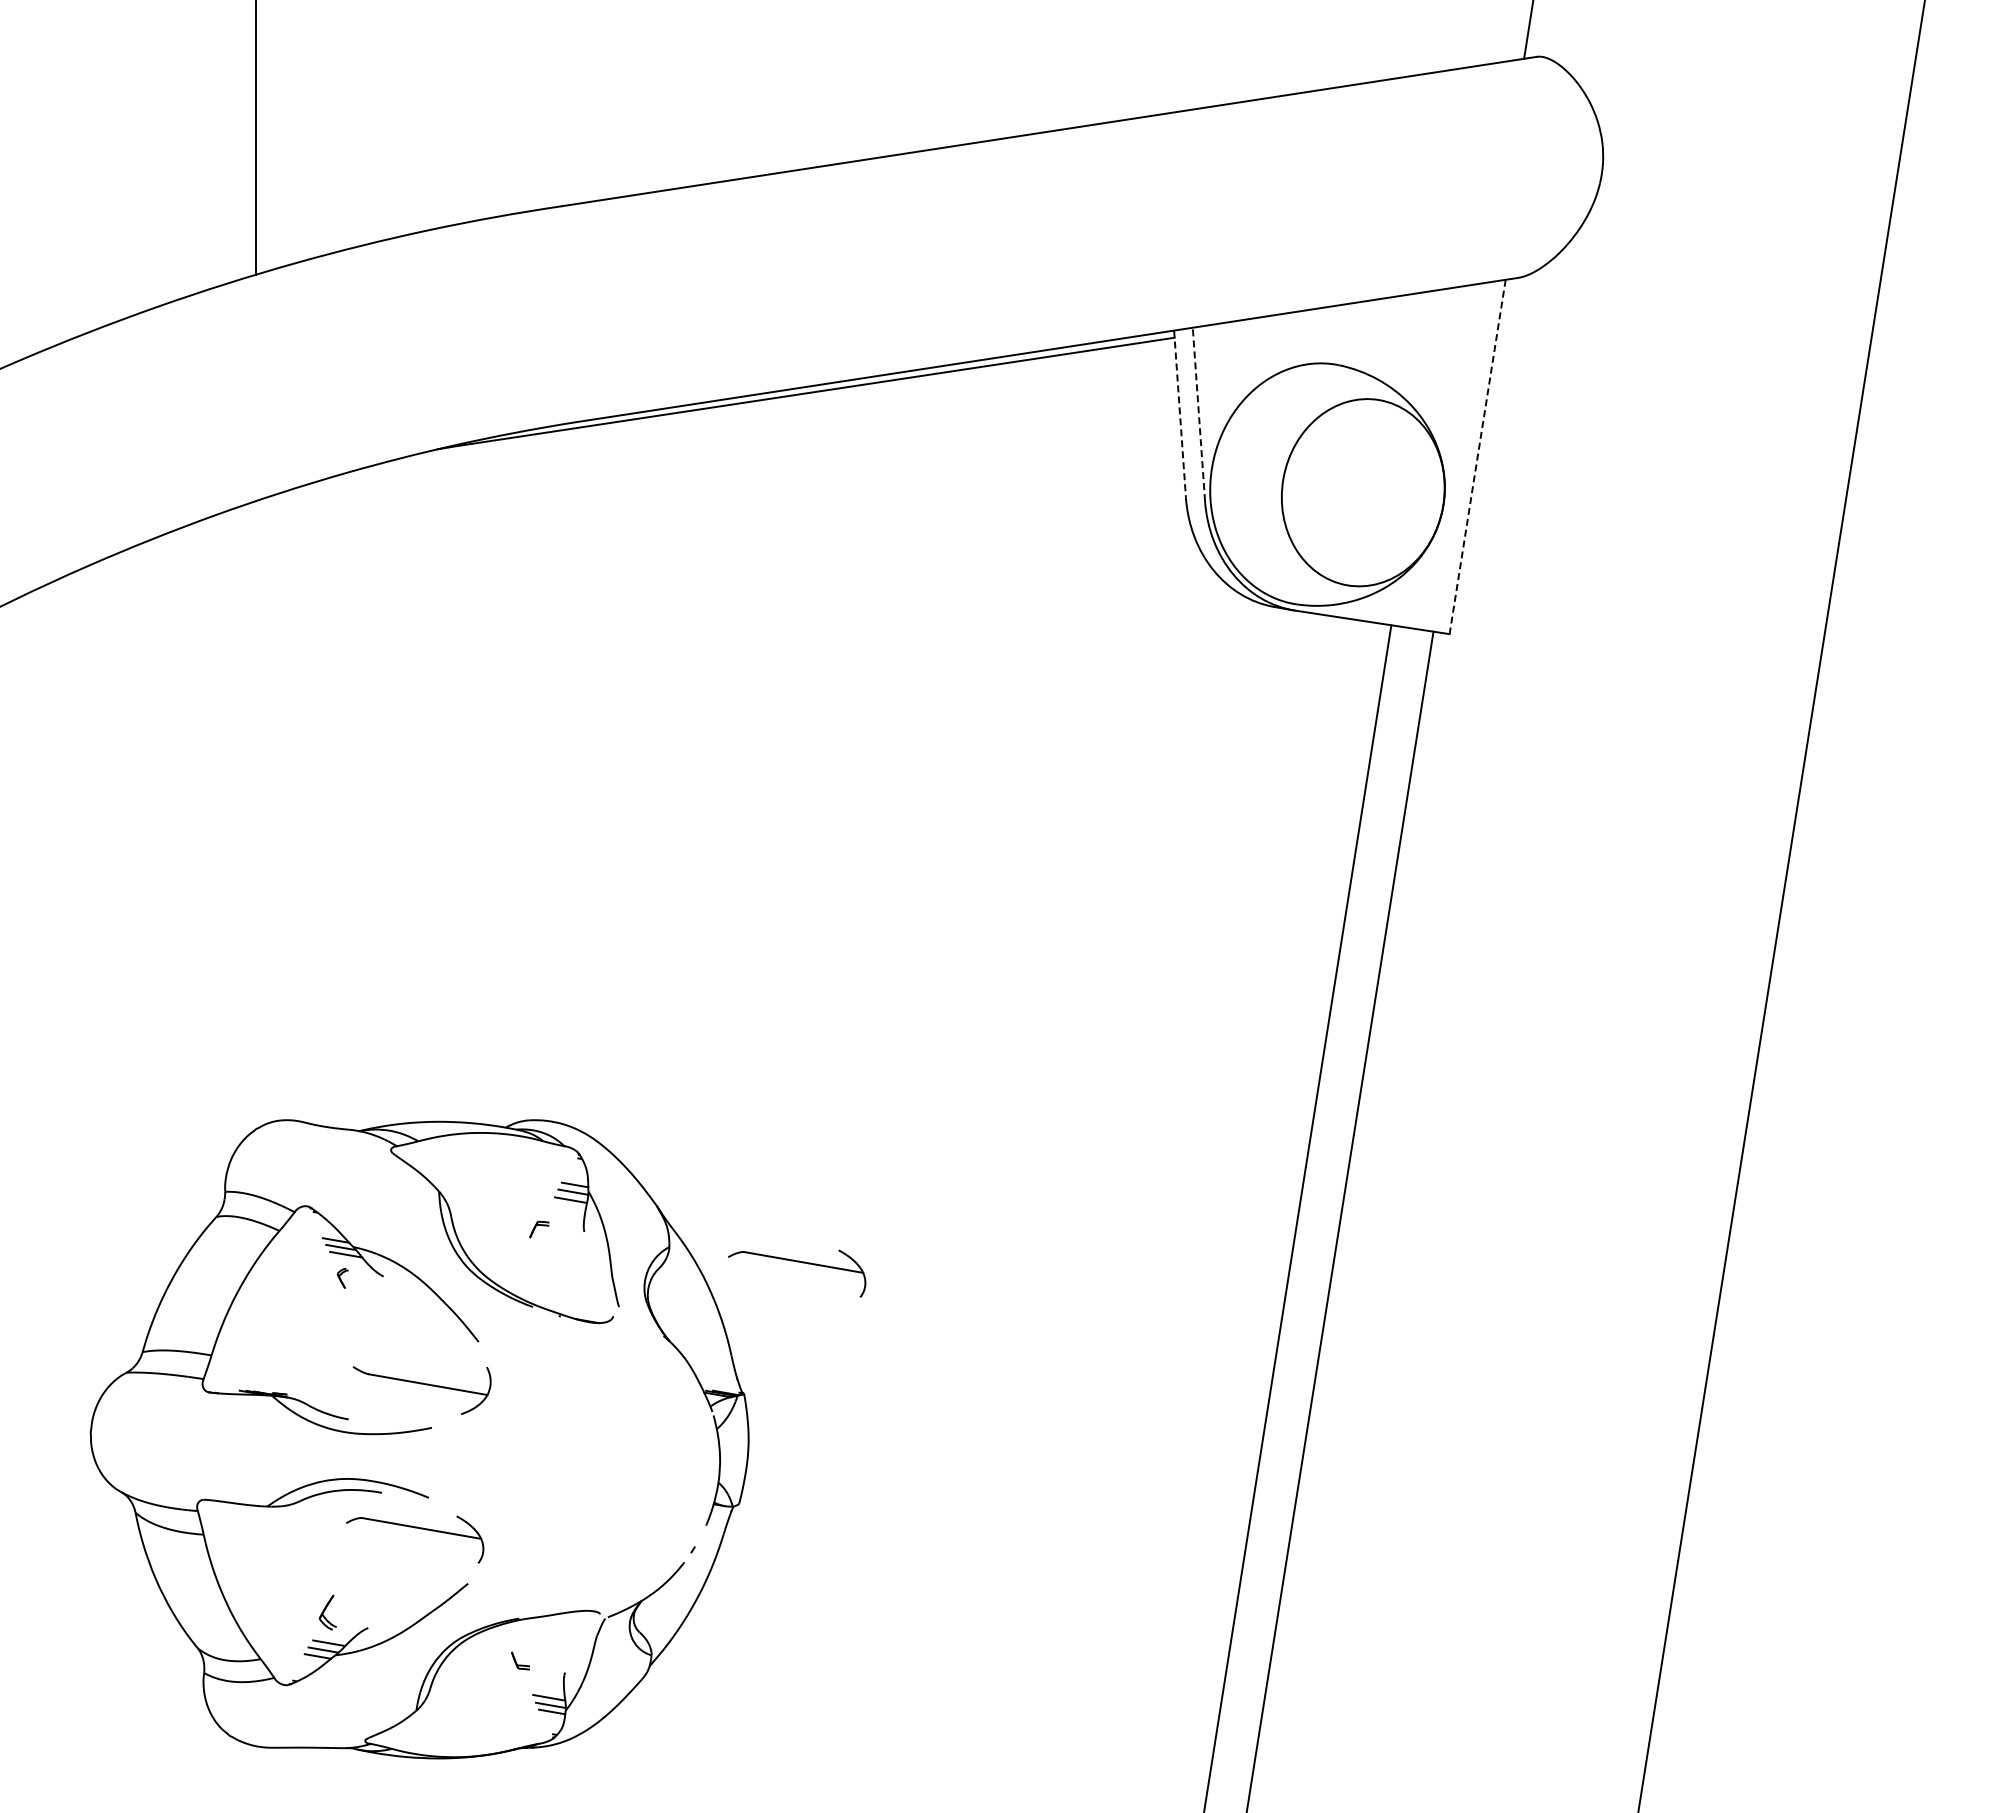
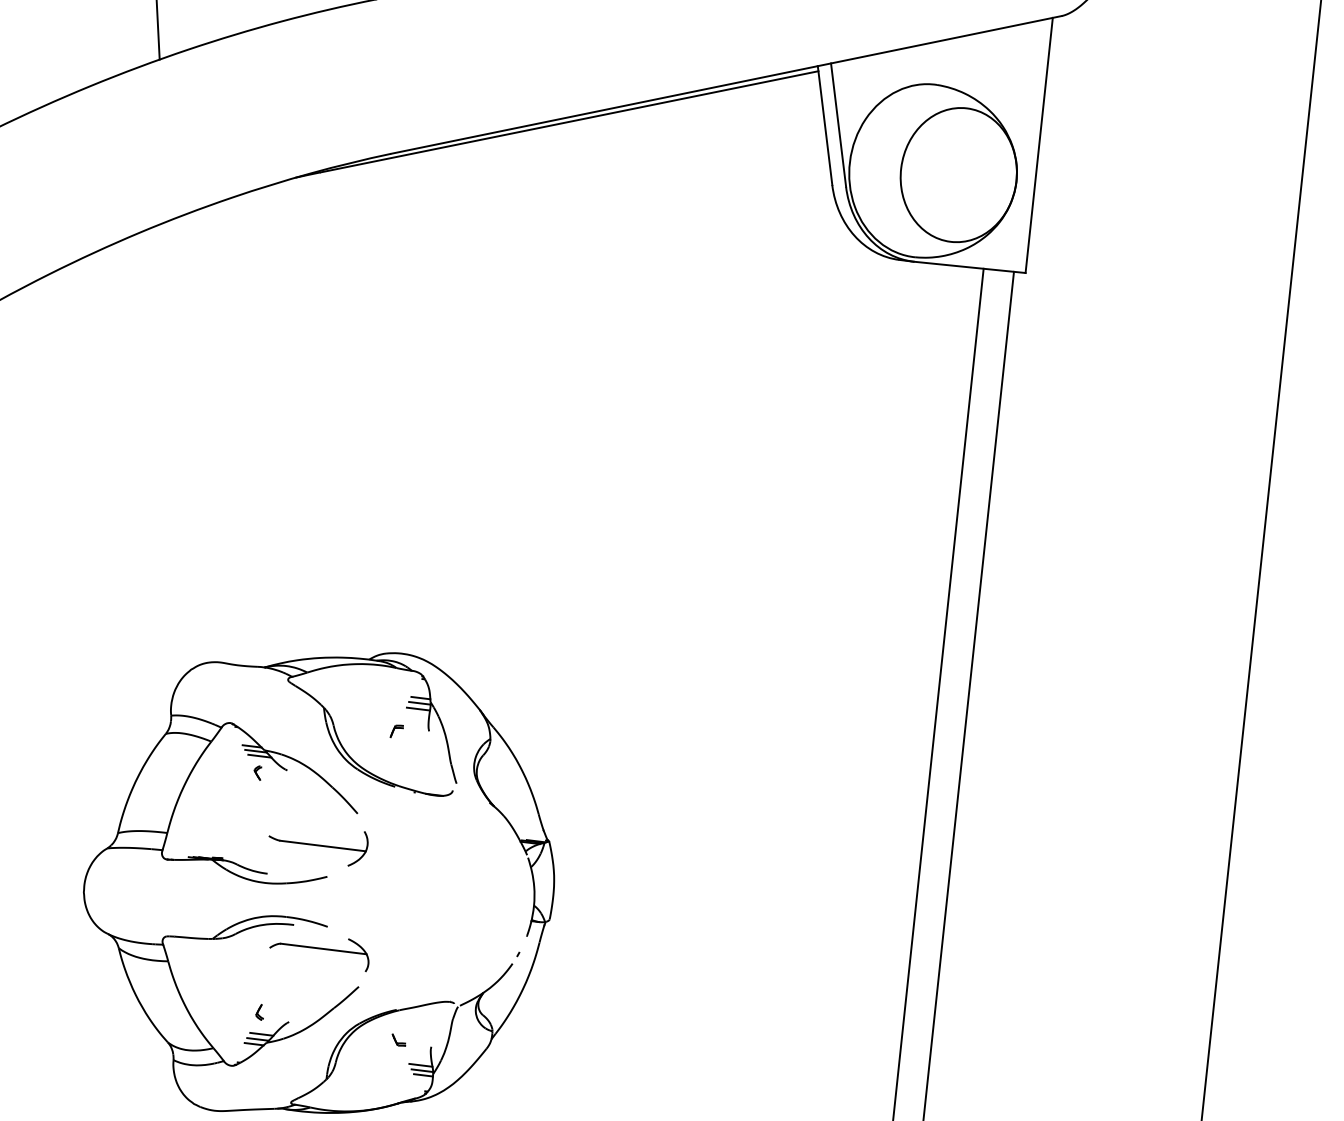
line: (1180, 414) -> (825, 125), dashed -> solid
line: (1198, 414) -> (838, 125), dashed -> solid
line: (1477, 457) -> (1039, 145), dashed -> solid
part: (797, 1262) -> (582, 745), removed
part: (327, 1612) -> (259, 1012), size x0.62

